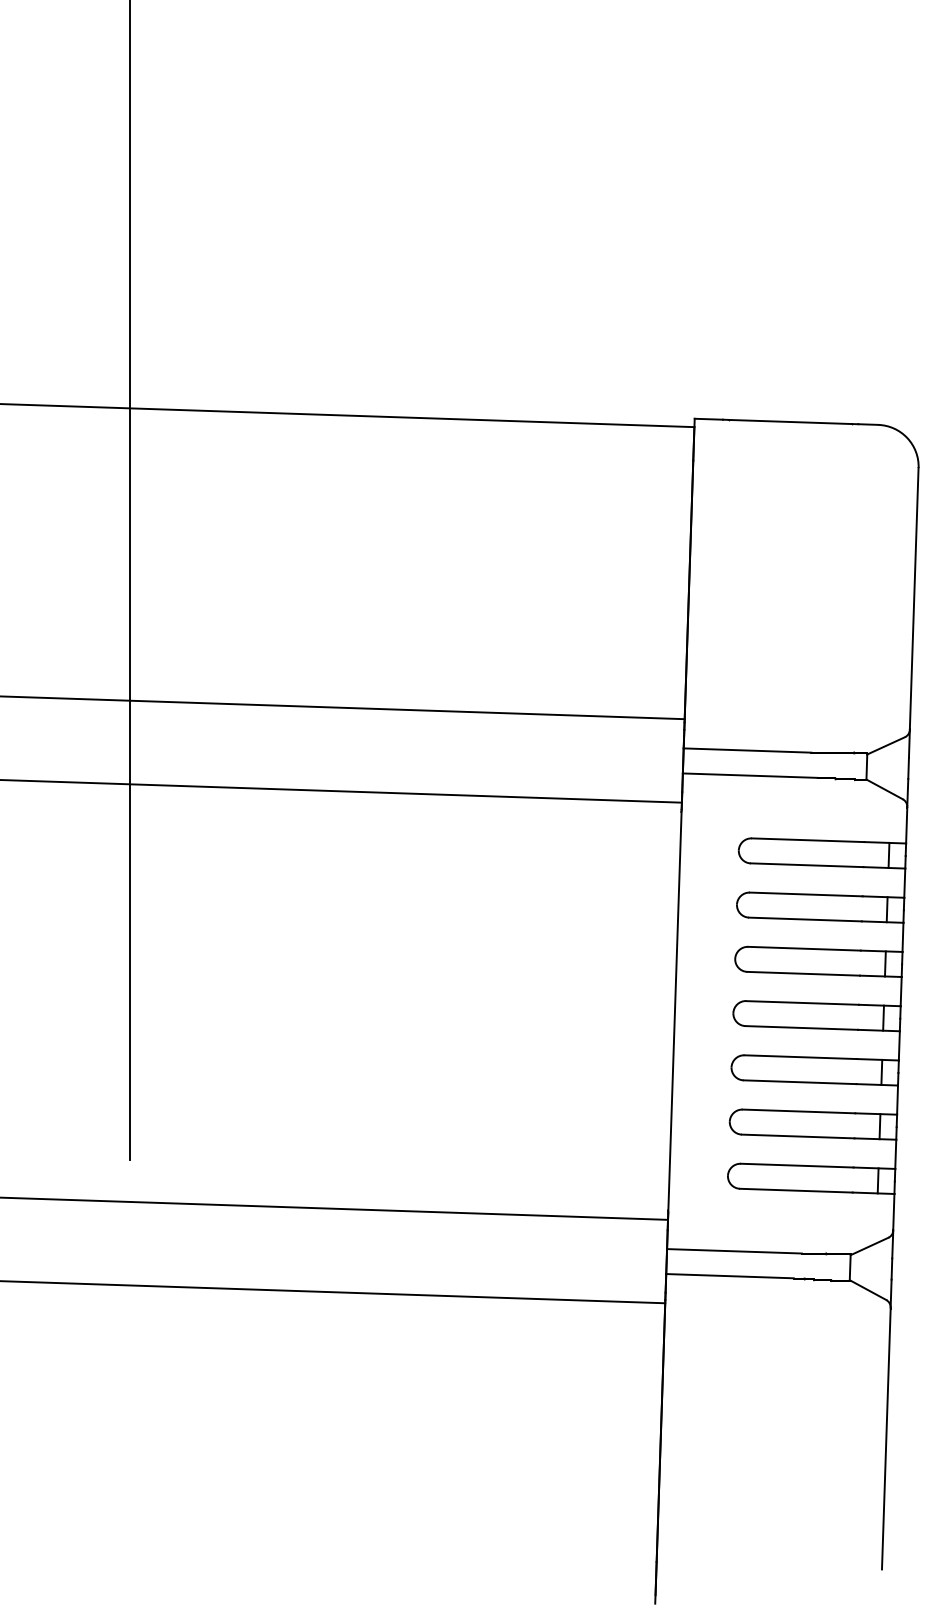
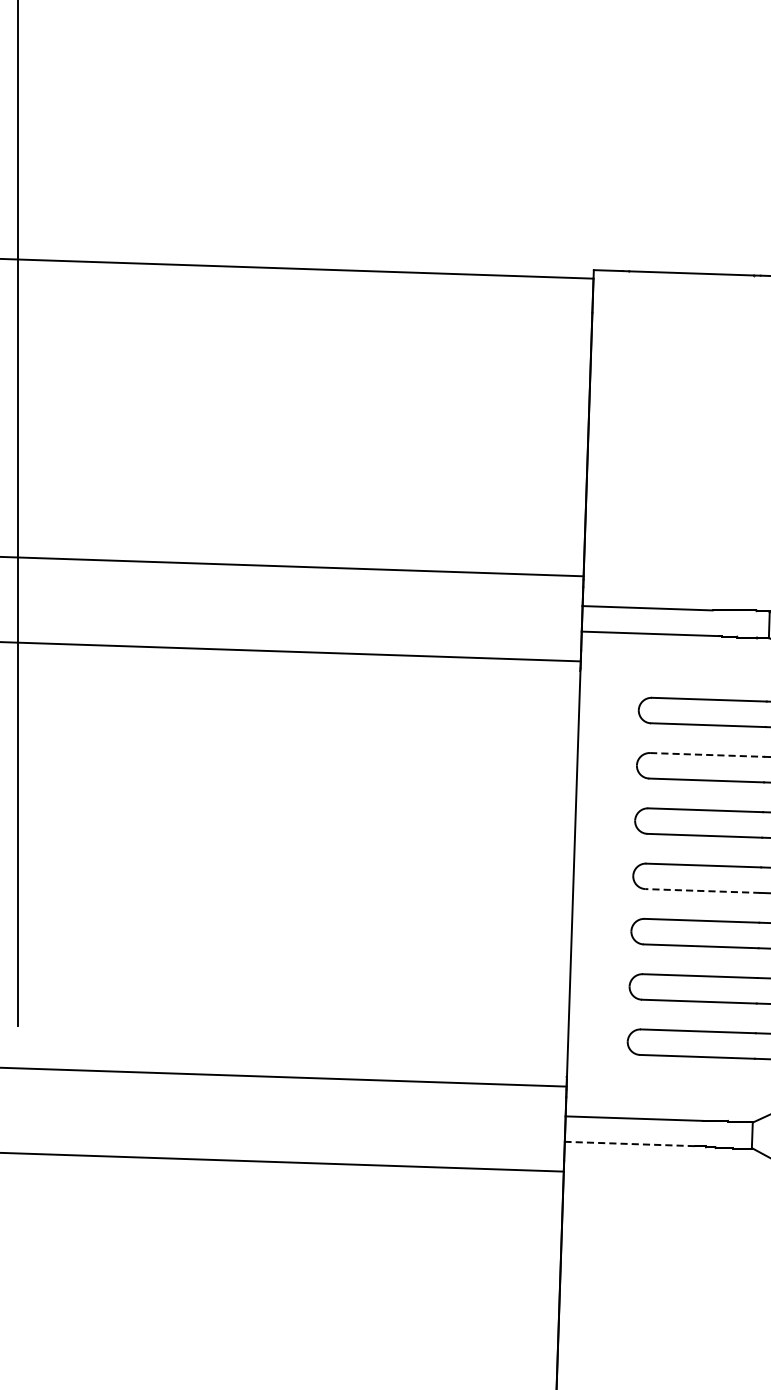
line: (806, 894) -> (707, 754), solid -> dashed
line: (801, 1027) -> (702, 890), solid -> dashed
line: (730, 1276) -> (630, 1144), solid -> dashed

